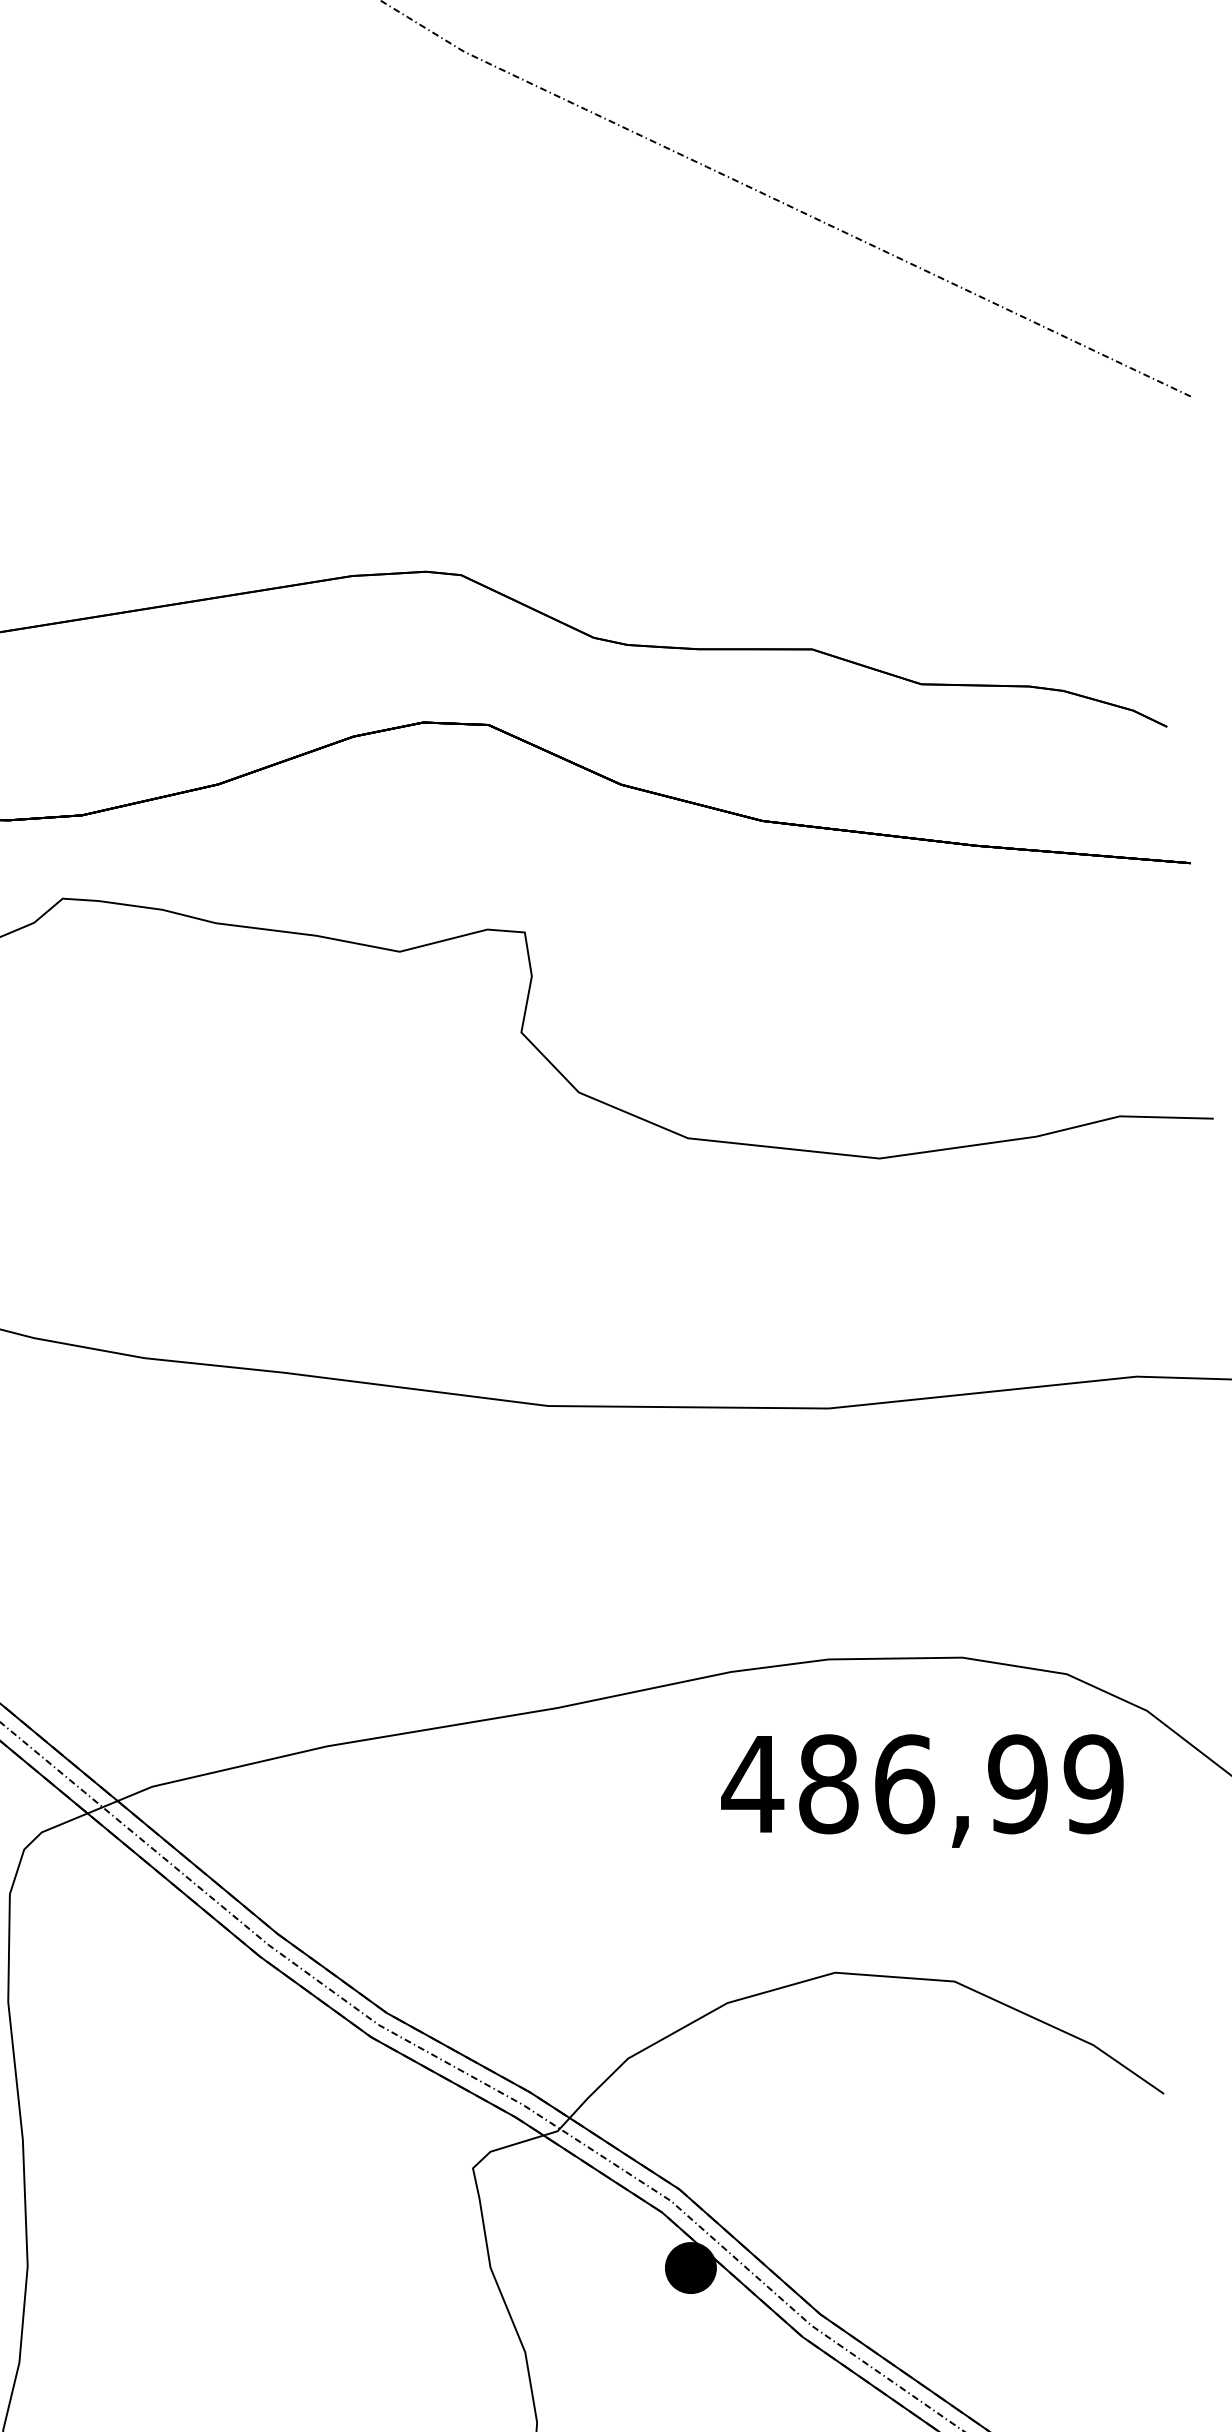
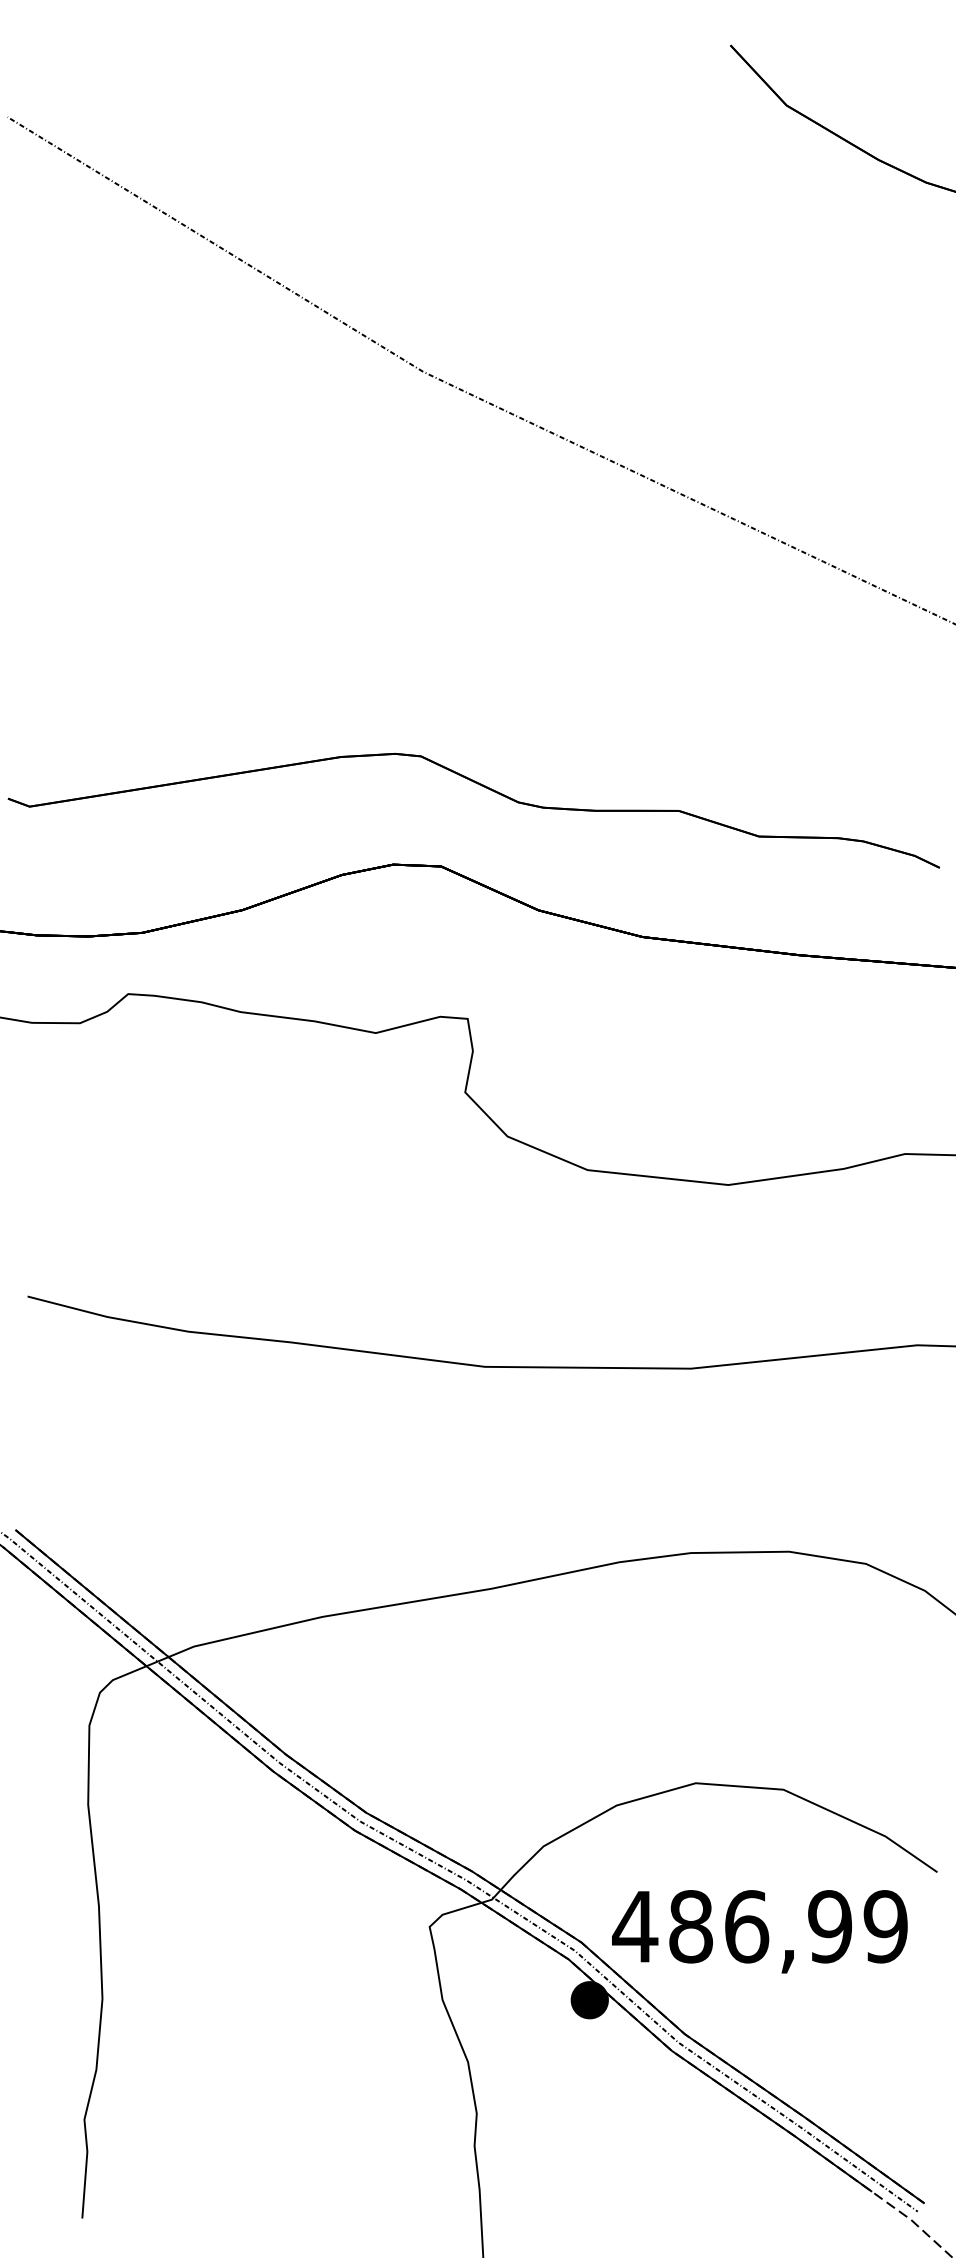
text: (921, 1790) -> (759, 1931), moved

